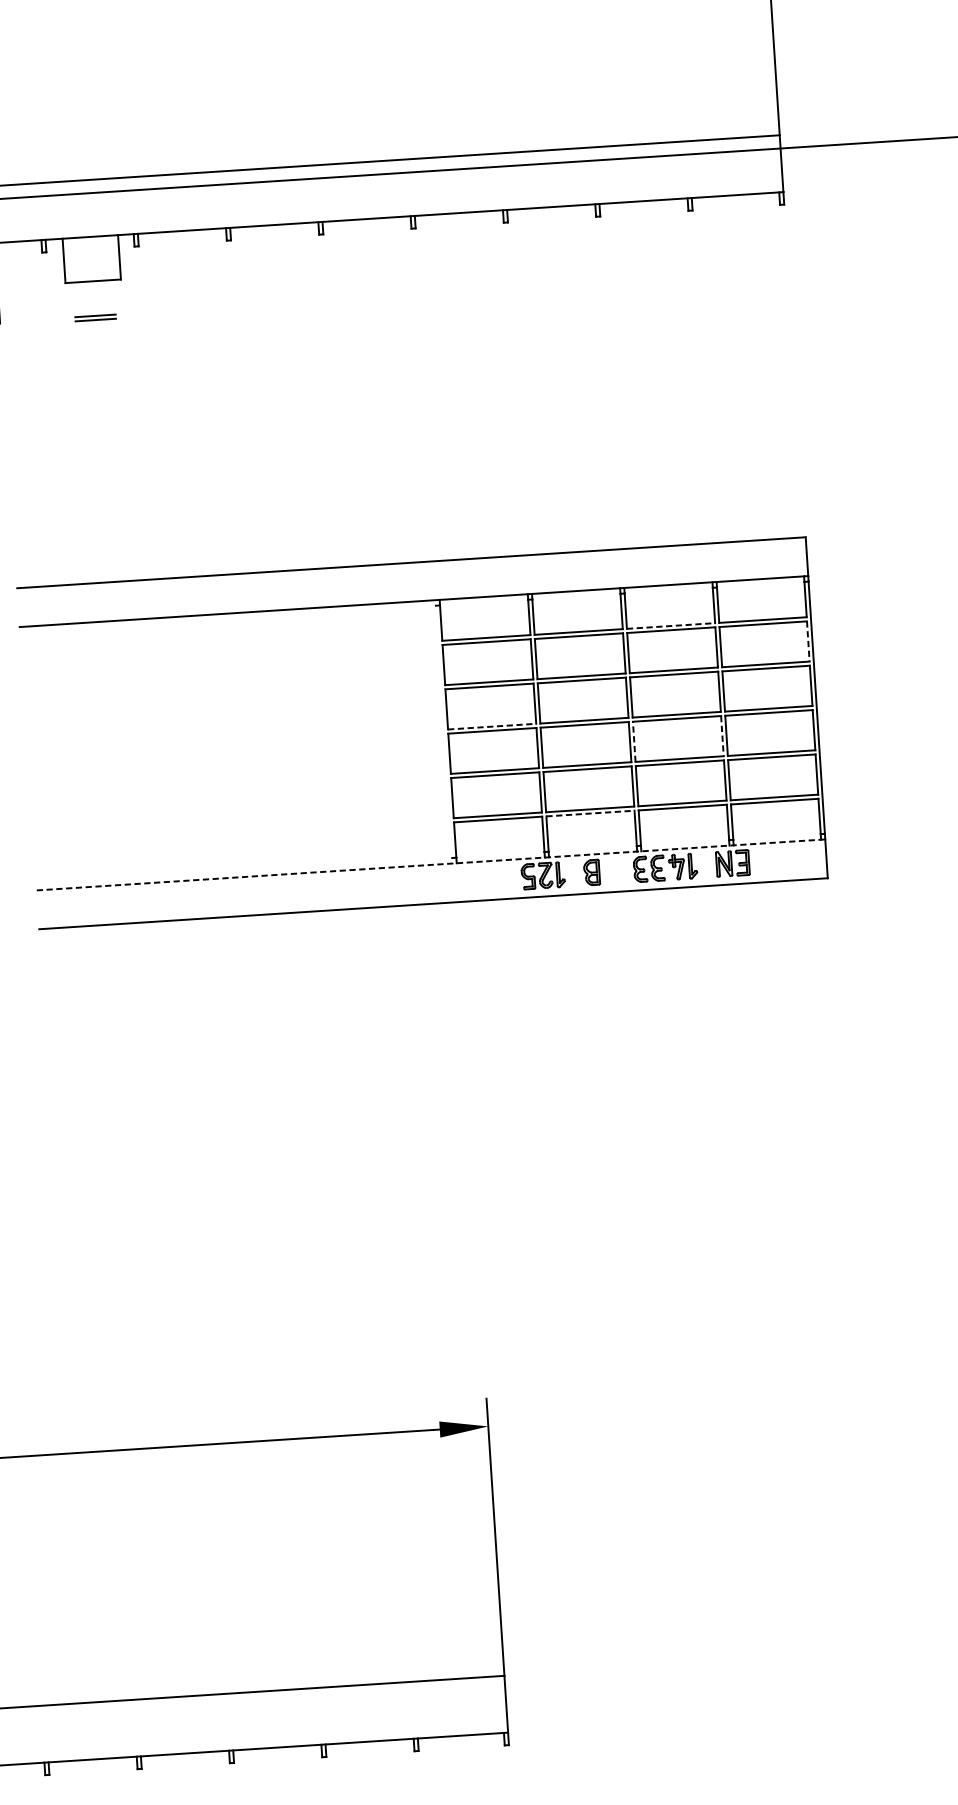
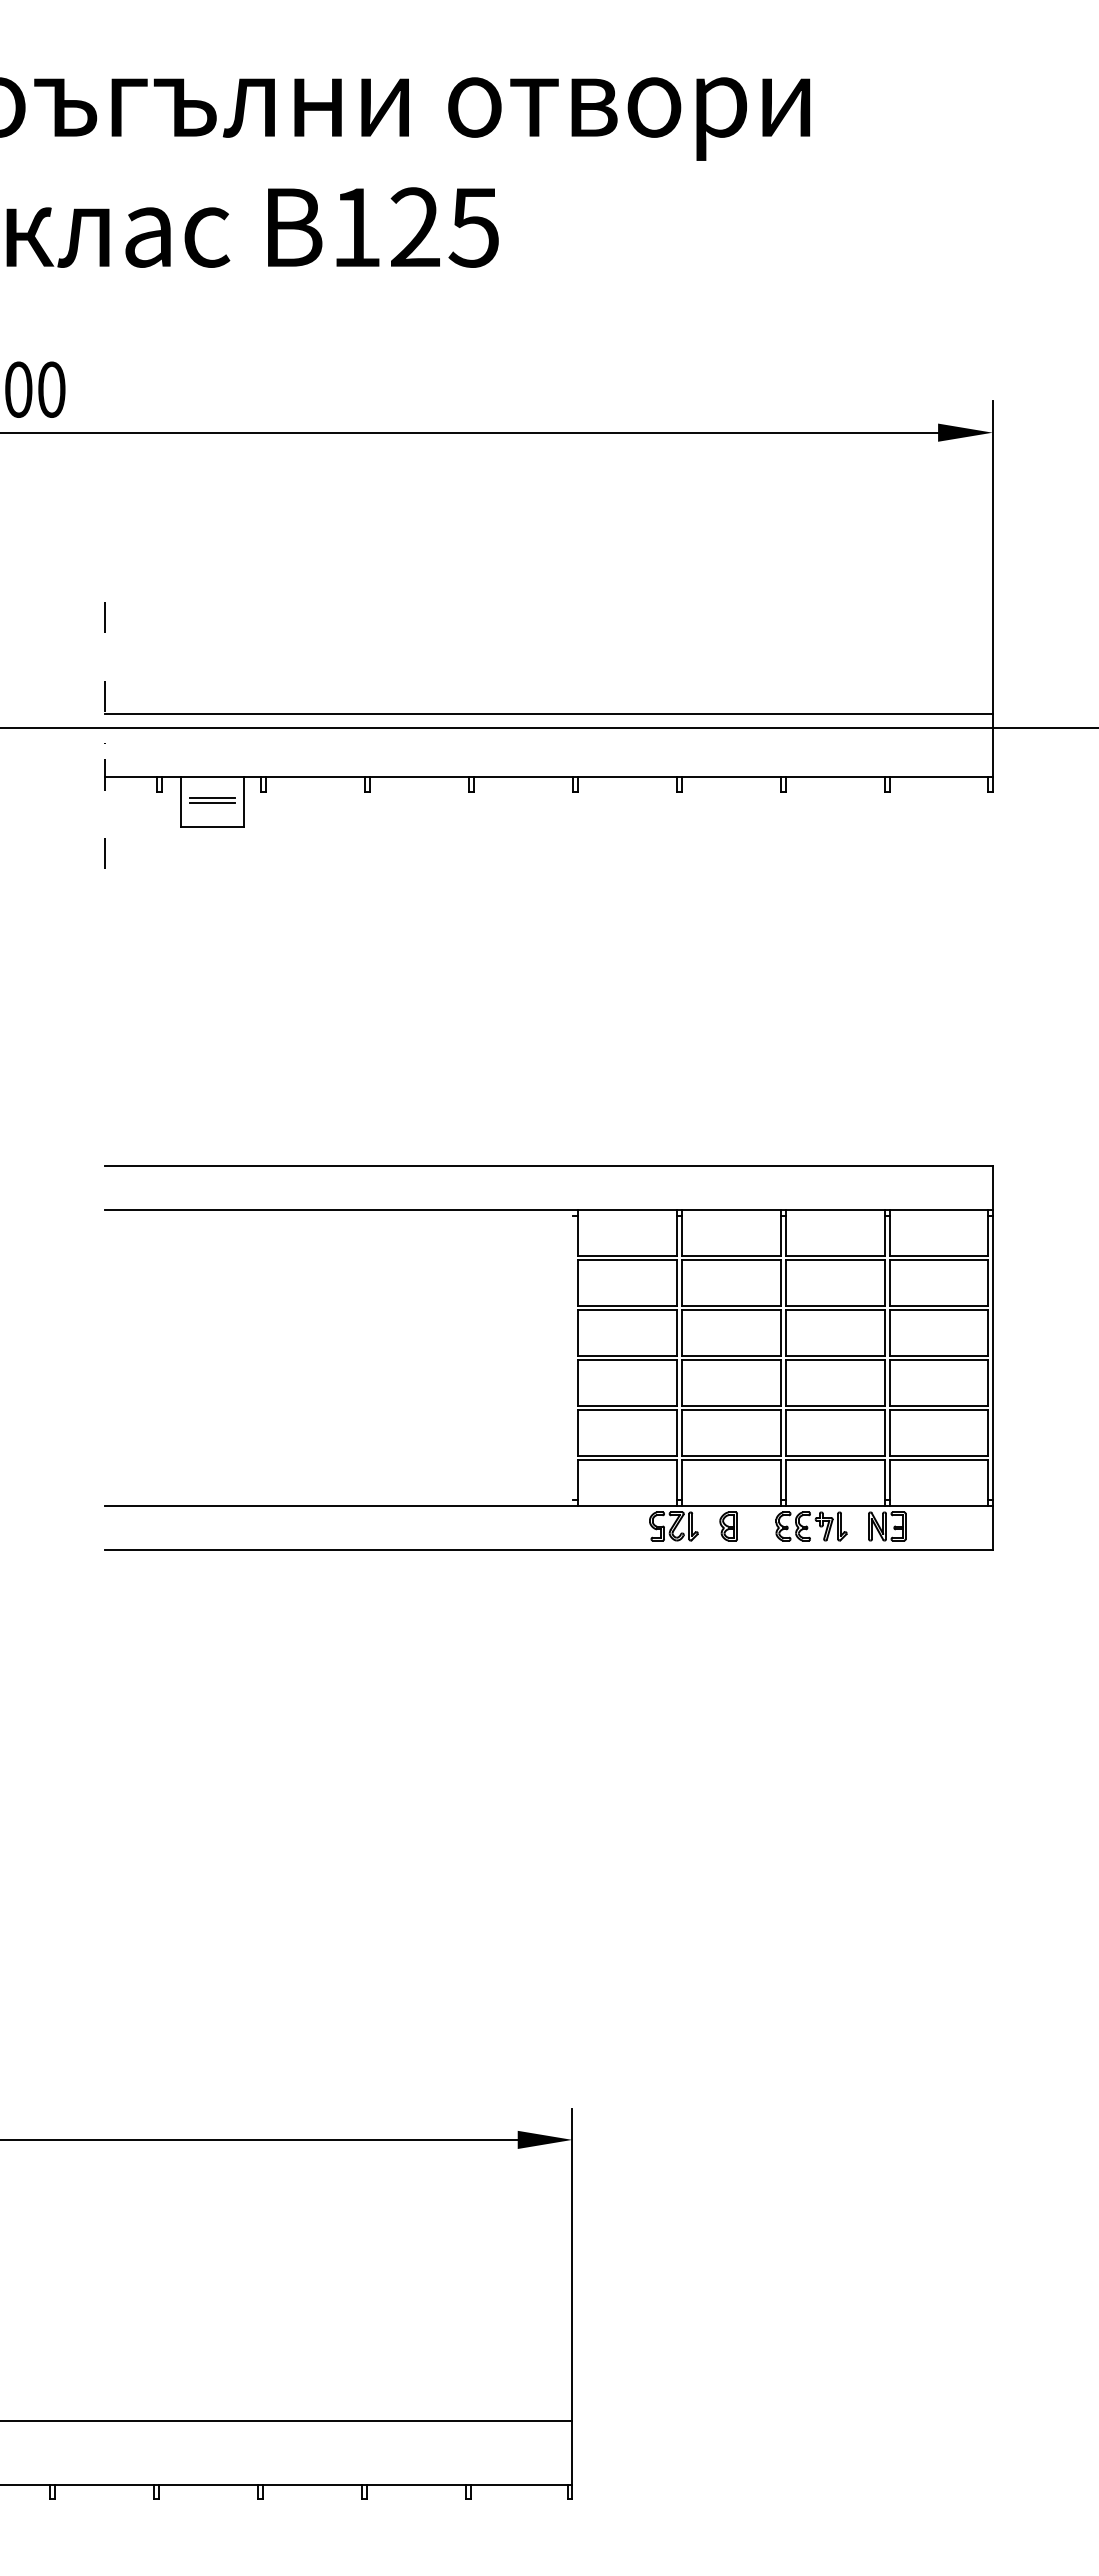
part: (95, 317) -> (212, 800), moved
line: (671, 625) -> (835, 1255), dashed -> solid
line: (808, 641) -> (988, 1283), dashed -> solid
line: (492, 726) -> (627, 1355), dashed -> solid
line: (722, 735) -> (884, 1382), dashed -> solid
line: (634, 741) -> (785, 1382), dashed -> solid
line: (590, 813) -> (731, 1460), dashed -> solid
line: (430, 865) -> (548, 1506), dashed -> solid

